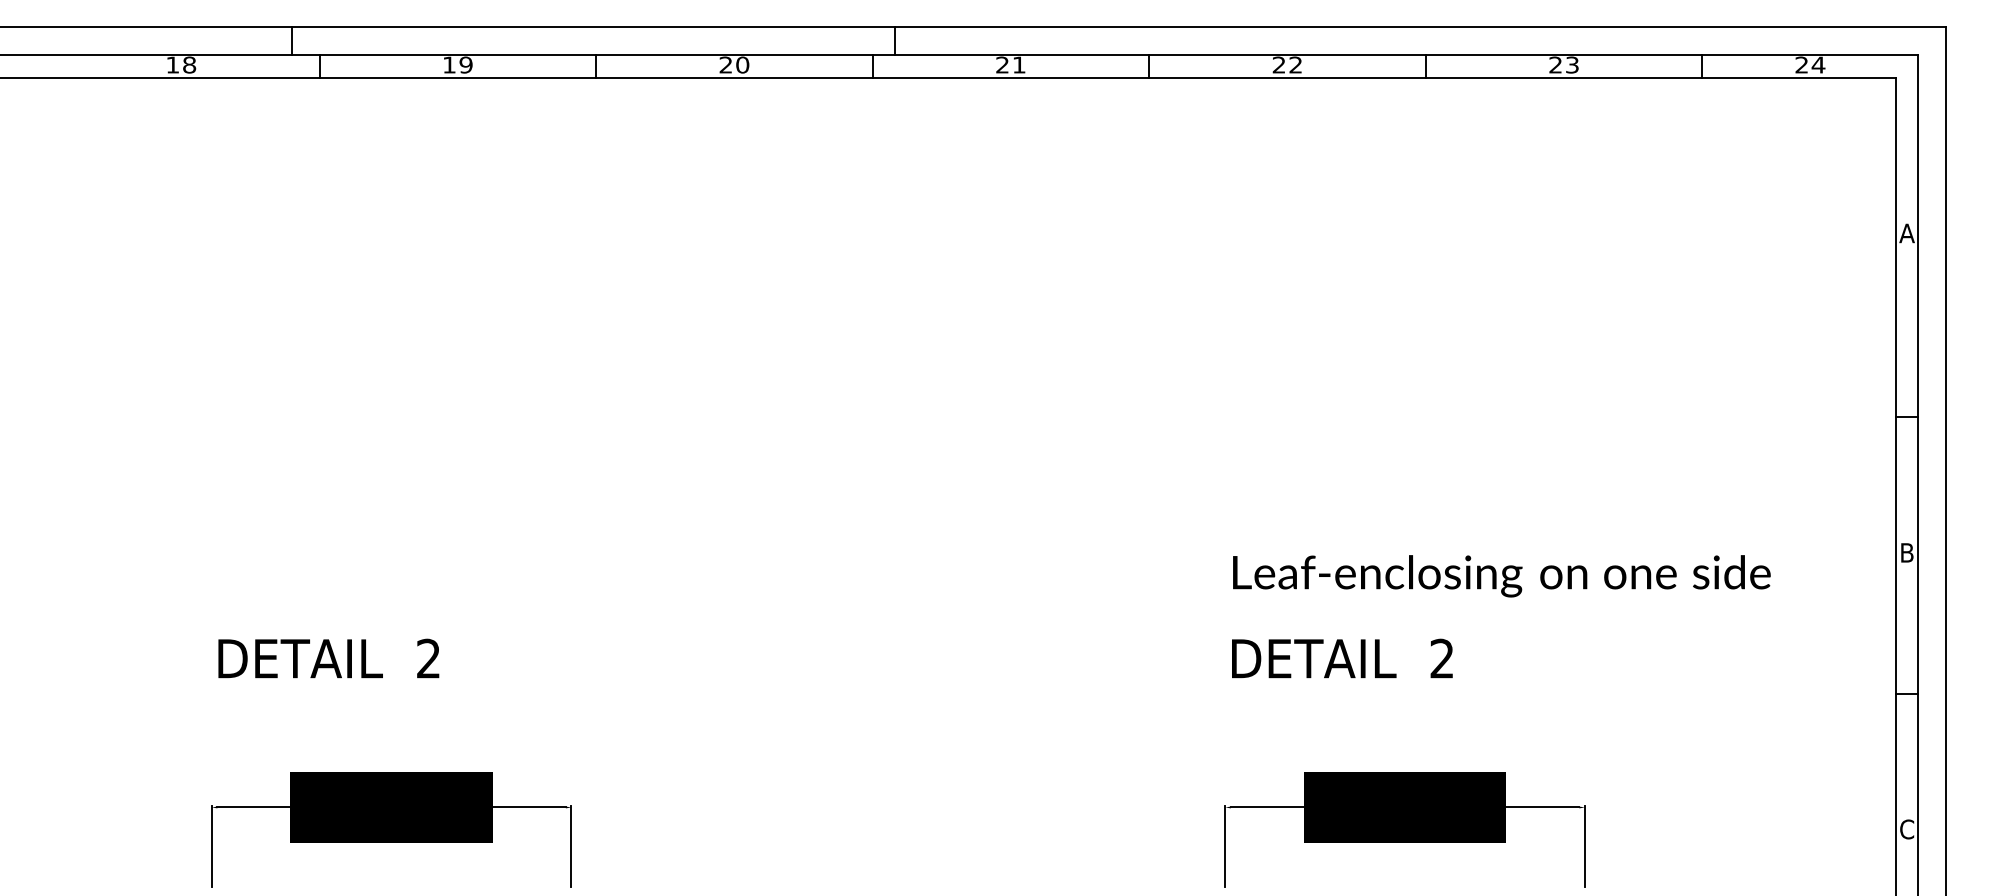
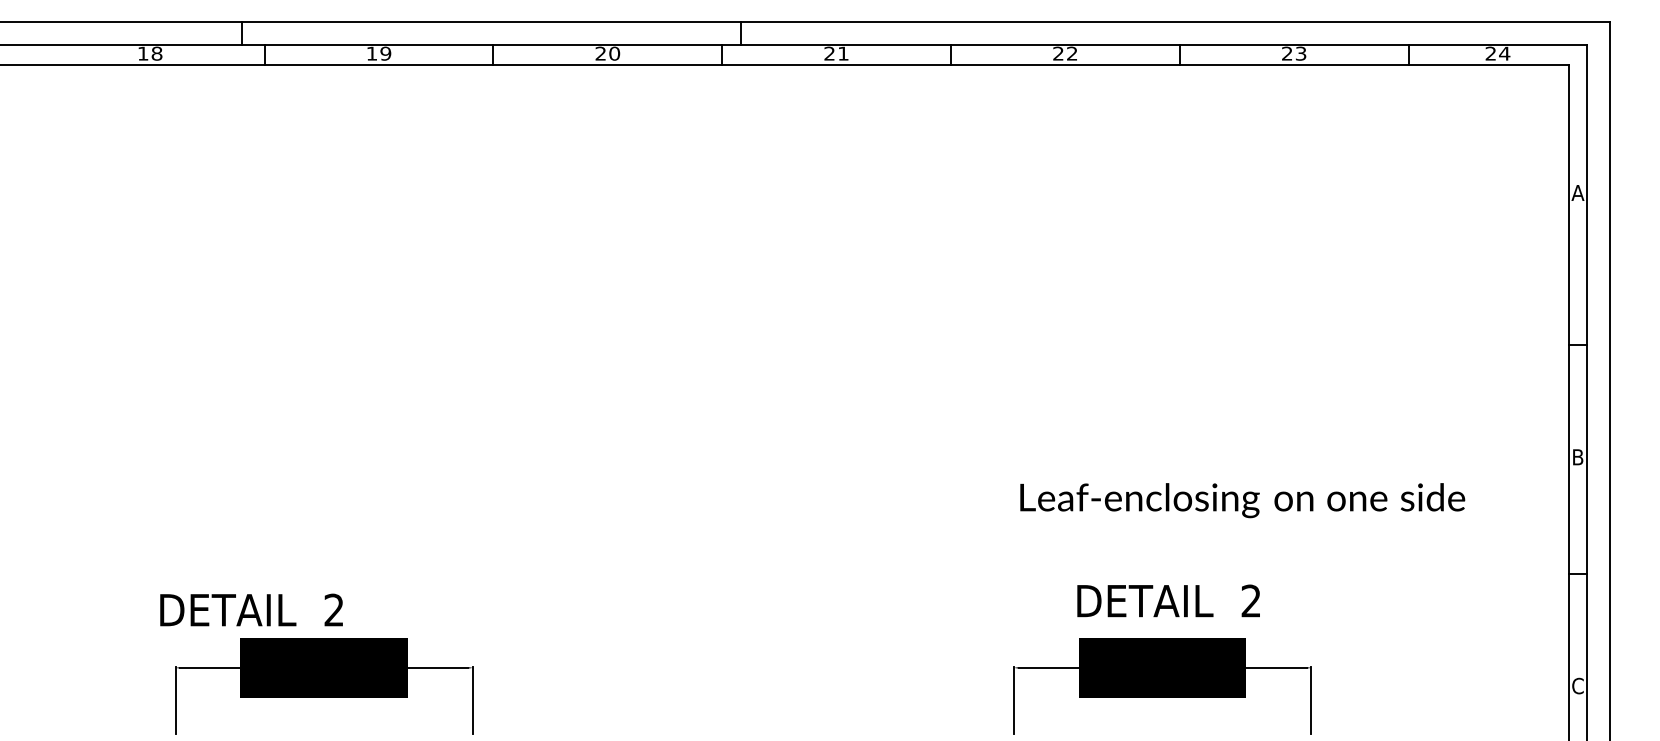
text: (1501, 576) -> (1242, 500), moved
text: (328, 658) -> (251, 610), moved
text: (1342, 658) -> (1168, 600), moved

